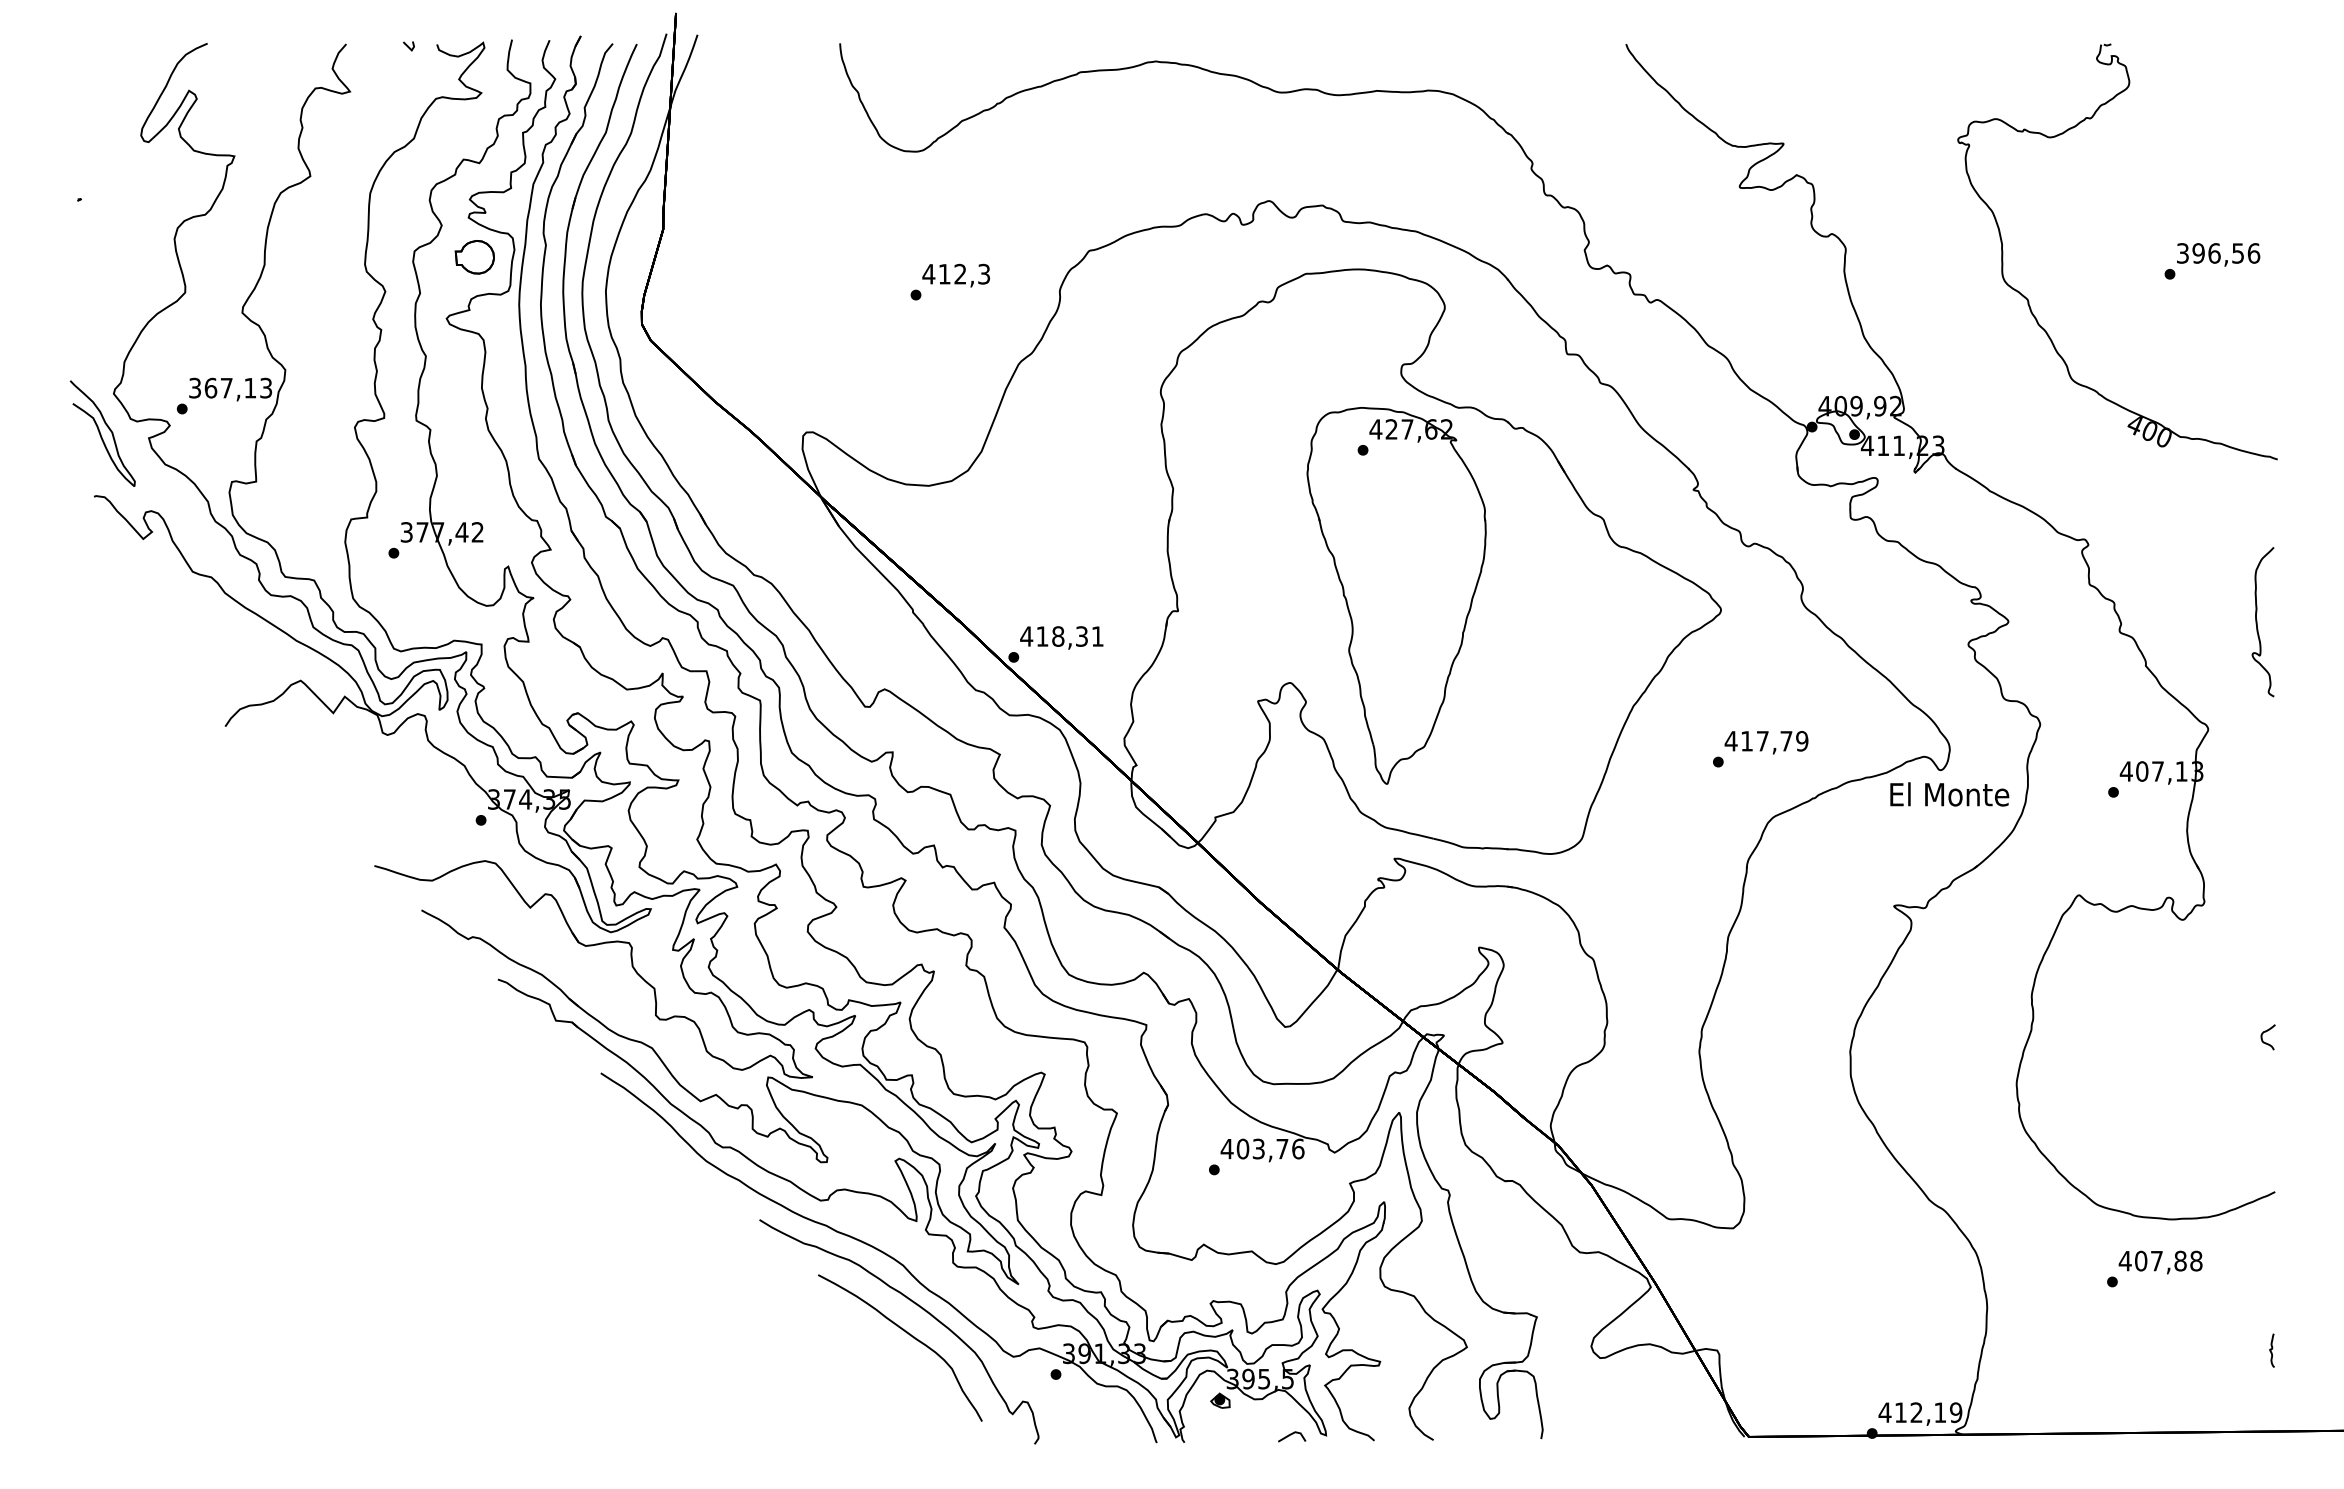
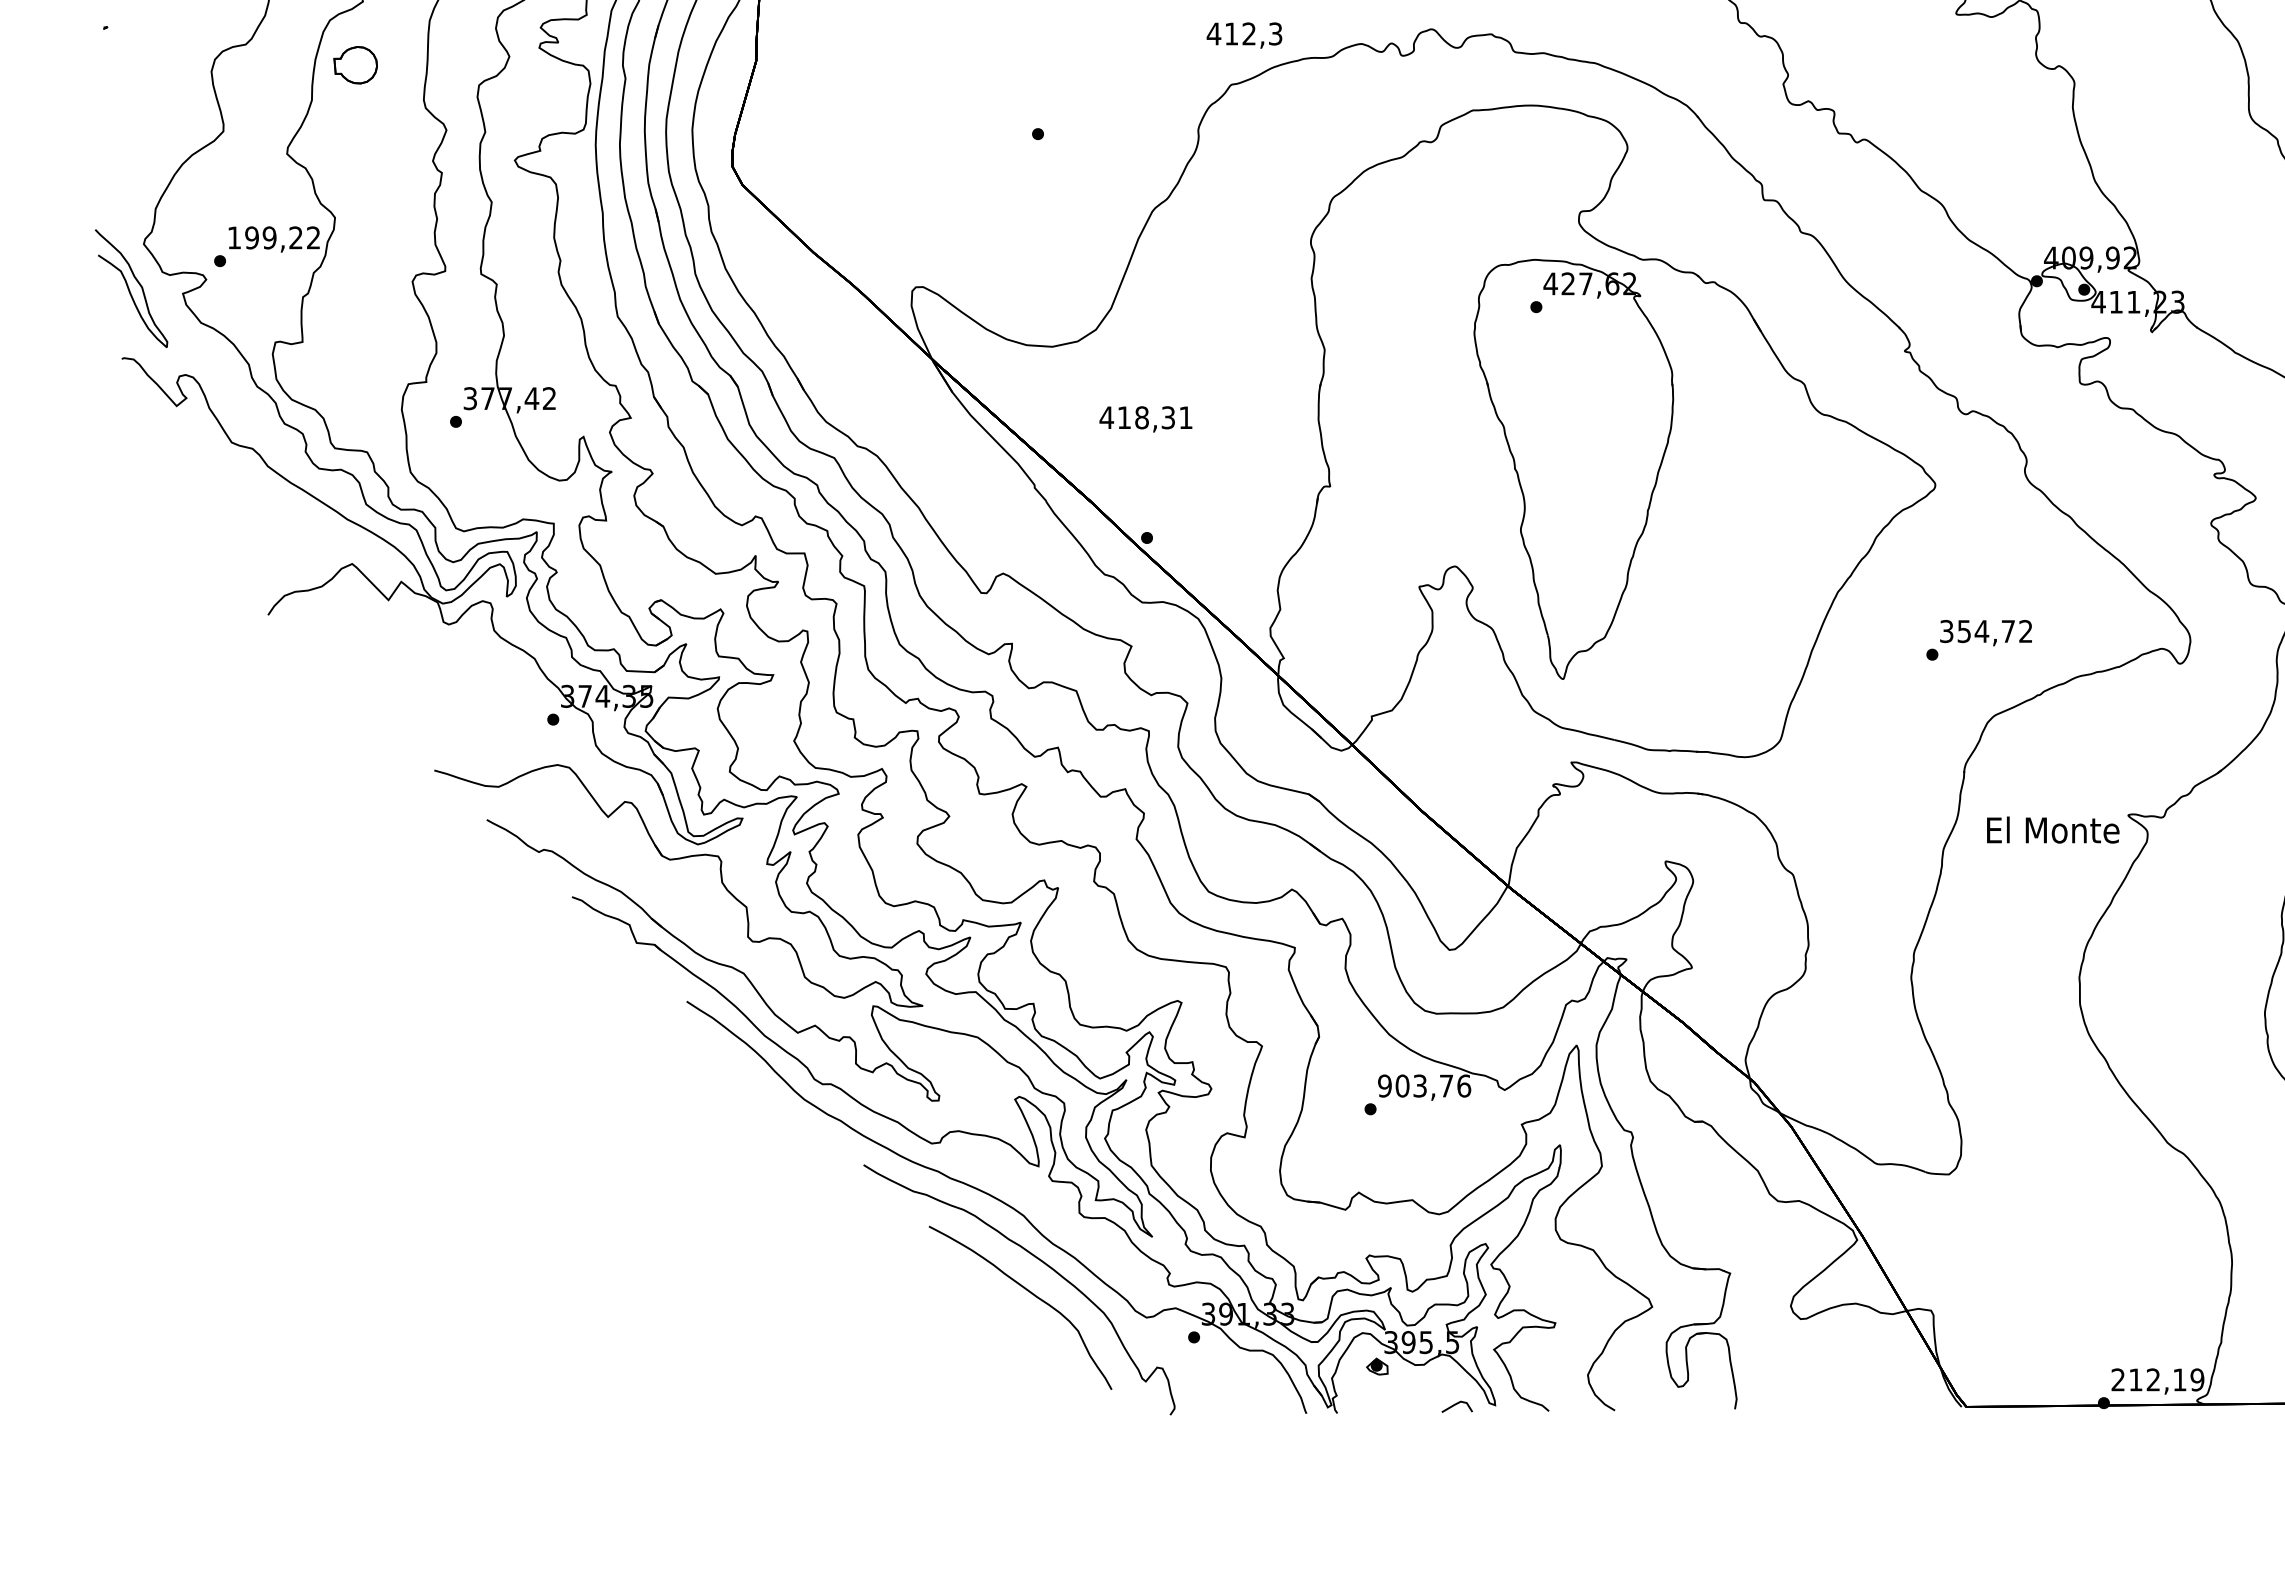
part: (474, 257) -> (355, 65), moved
text: (956, 275) -> (1244, 35), moved
text: (230, 387) -> (273, 237), 367,13 -> 199,22
text: (1061, 637) -> (1145, 418), moved
text: (1766, 740) -> (1986, 630), 417,79 -> 354,72
text: (1949, 794) -> (2052, 830), moved
text: (1226, 1148) -> (1384, 1085), 403,76 -> 903,76
text: (1884, 1412) -> (2117, 1379), 412,19 -> 212,19

